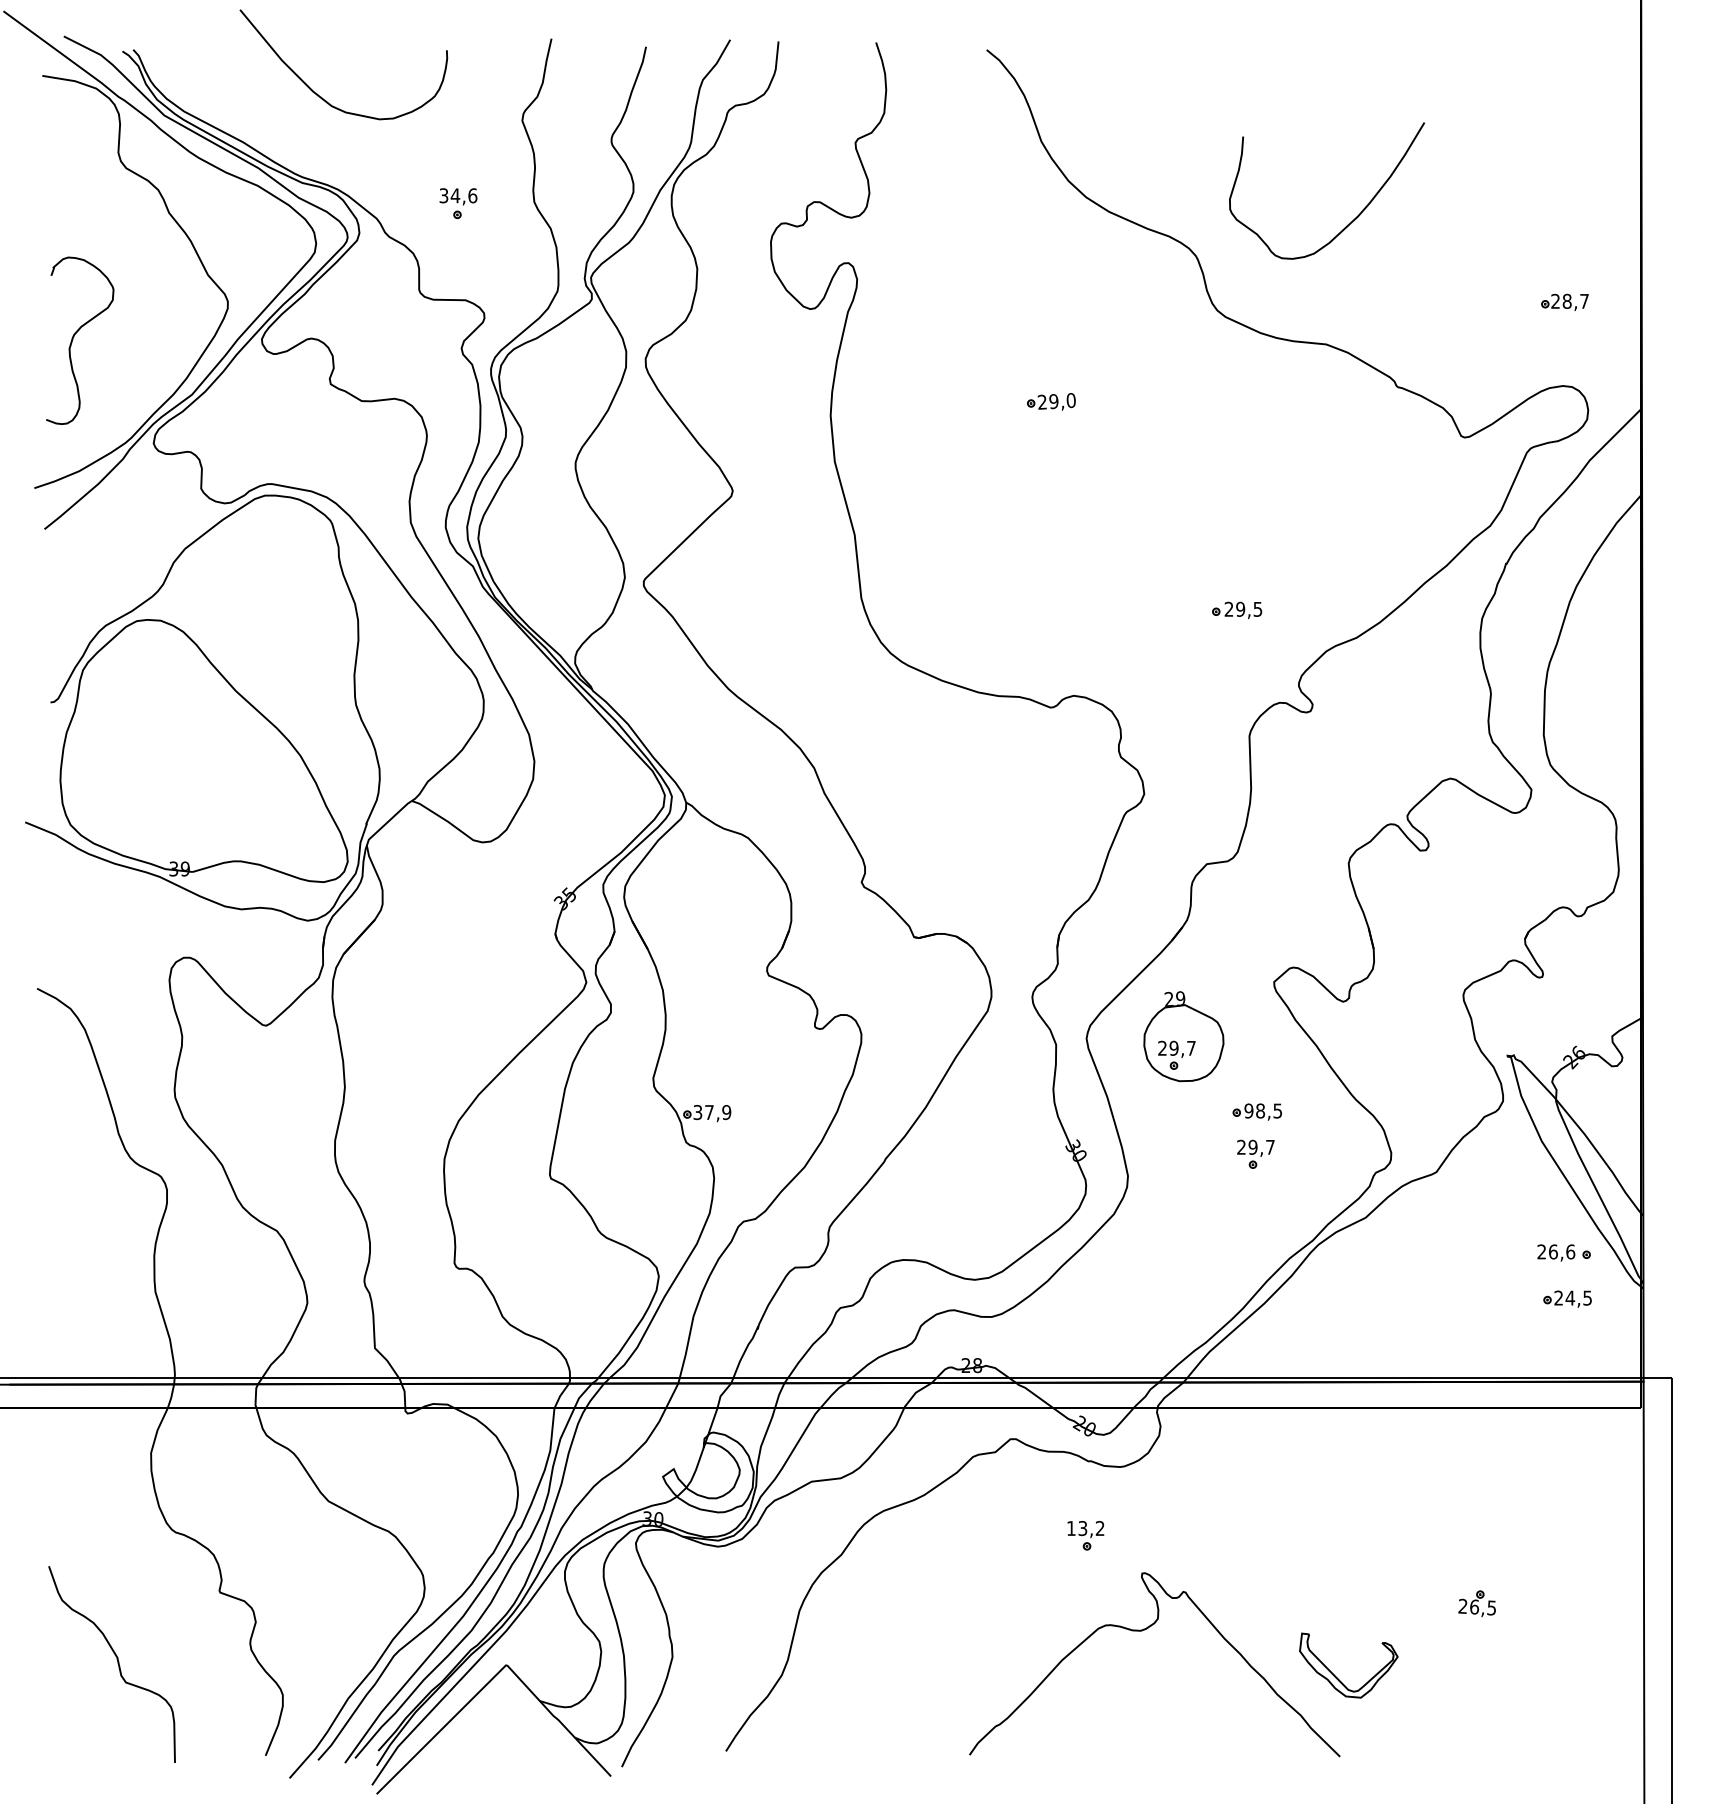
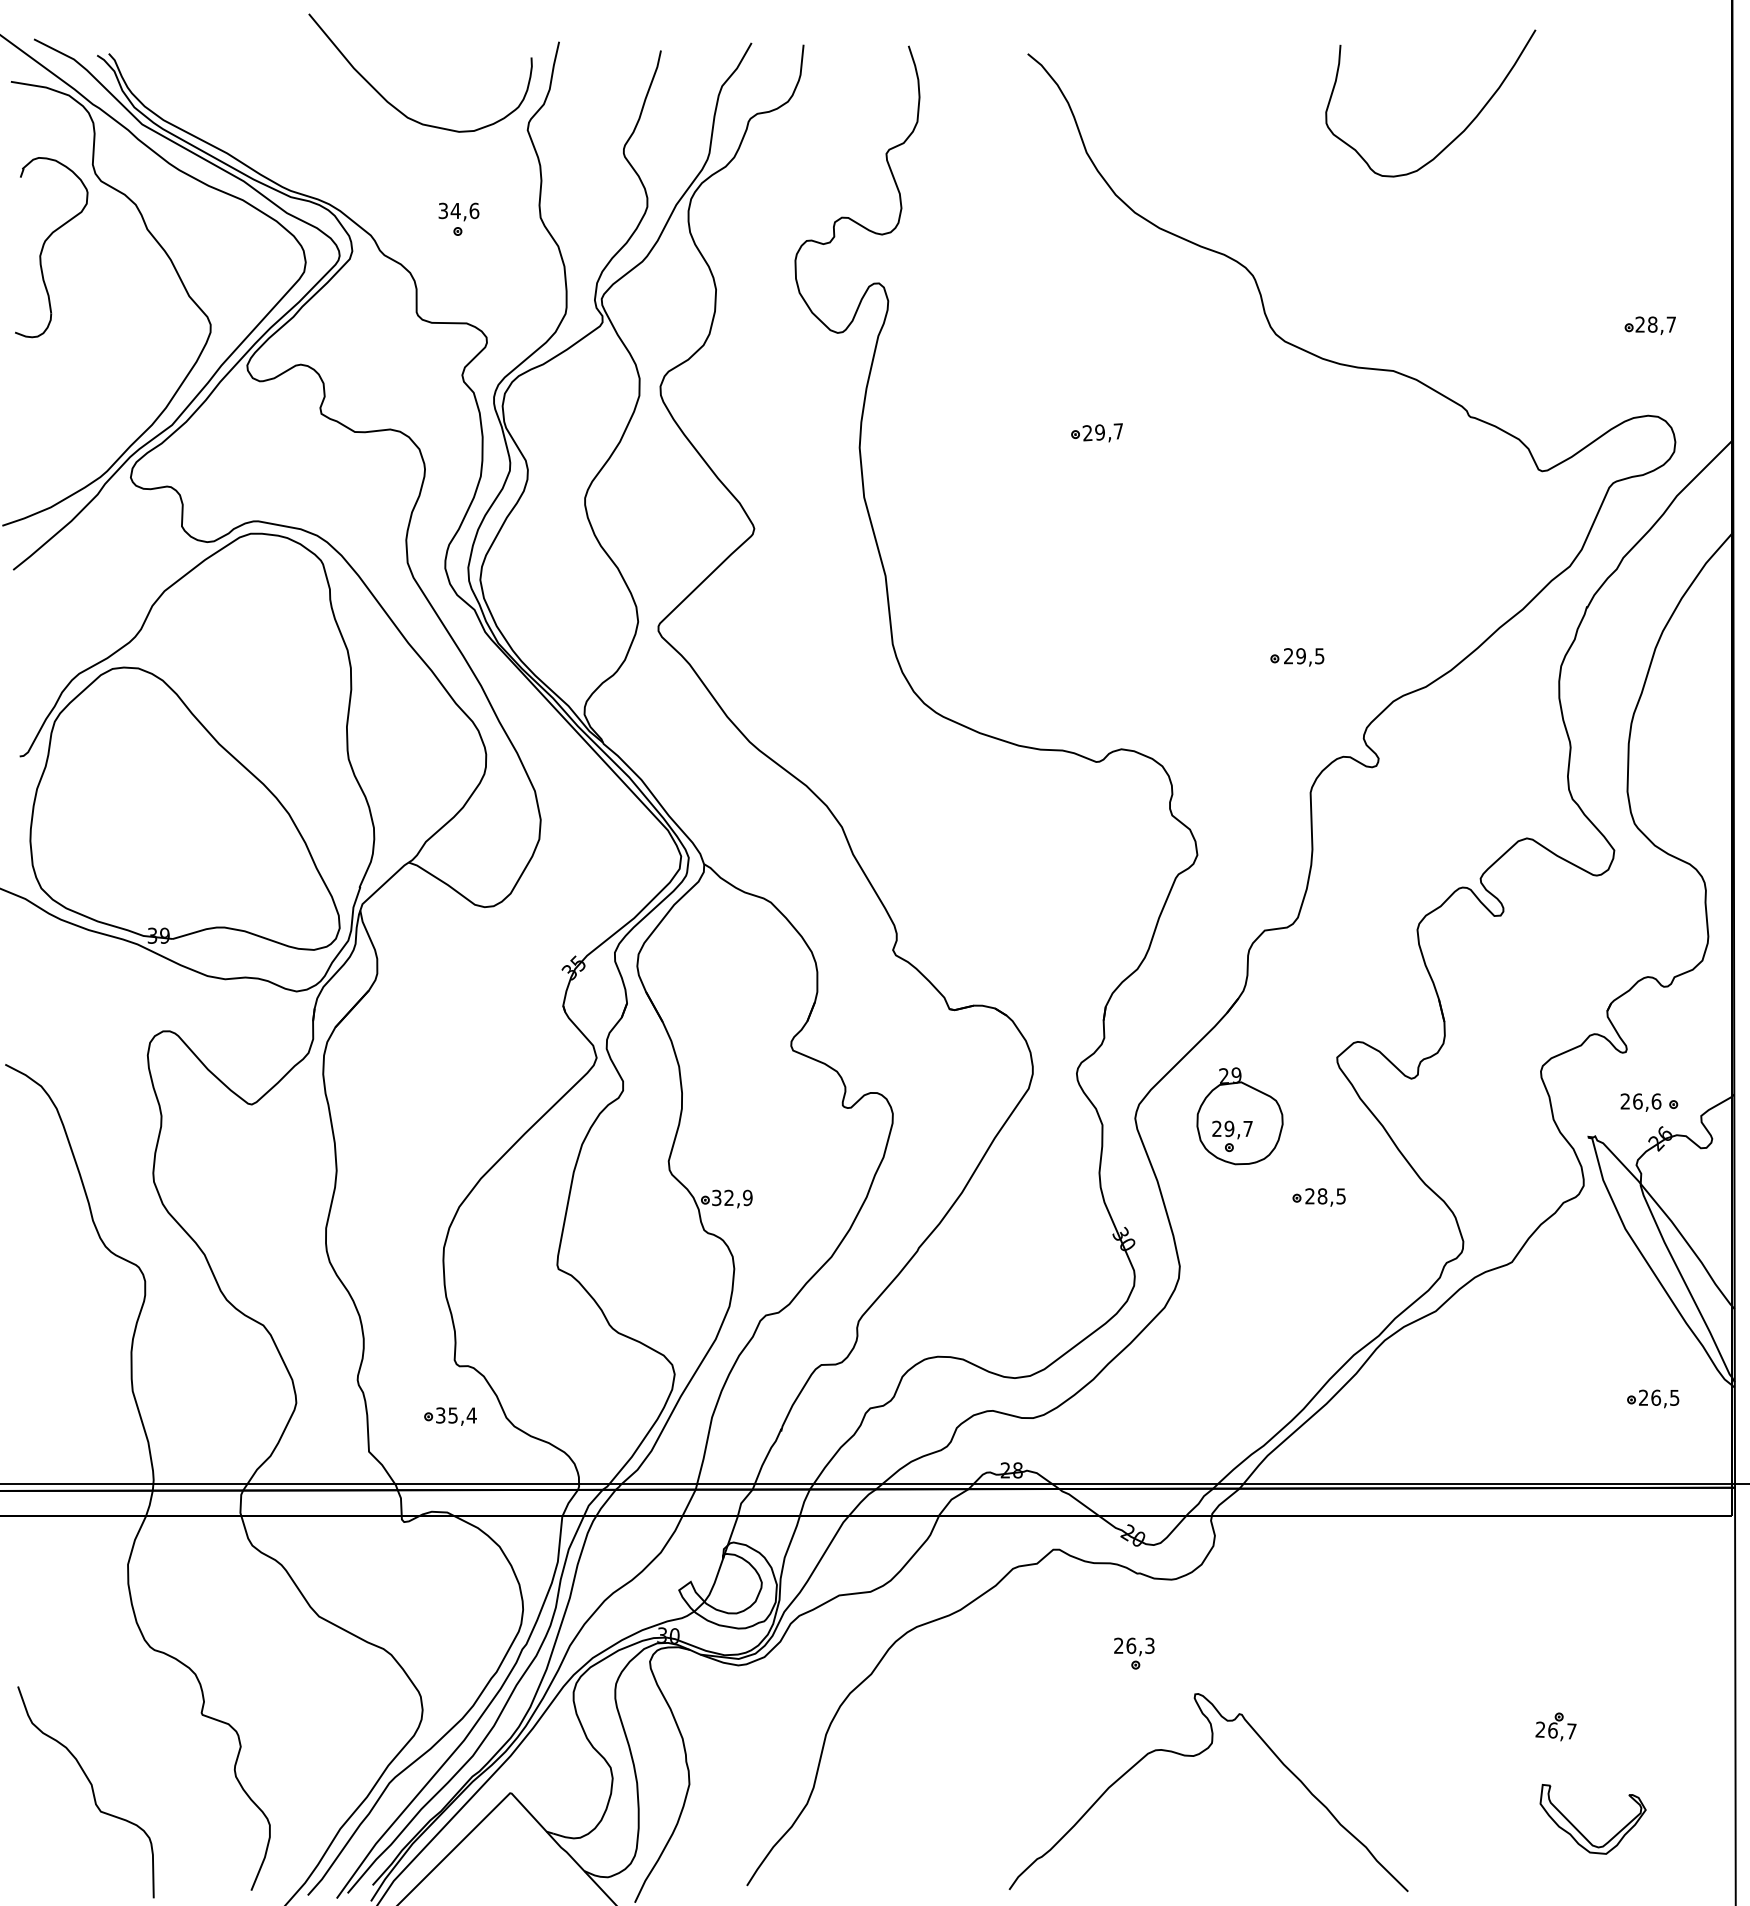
curve: (321, 96) -> (396, 107), moved
curve: (1355, 217) -> (1461, 132), moved
part: (73, 339) -> (44, 246), moved
text: (1070, 400) -> (1117, 431), 29,0 -> 29,7
text: (1248, 1110) -> (1309, 1195), 98,5 -> 28,5
text: (709, 1112) -> (729, 1197), 37,9 -> 32,9
part: (1255, 1153) -> (1317, 1242), removed
part: (1563, 1252) -> (1648, 1102), moved
text: (1570, 1297) -> (1656, 1397), 24,5 -> 26,5
part: (450, 1315) -> (450, 1416), added
text: (1085, 1528) -> (1134, 1645), 13,2 -> 26,3
text: (1491, 1607) -> (1571, 1730), 26,5 -> 26,7
part: (1336, 1676) -> (1579, 1831), moved

